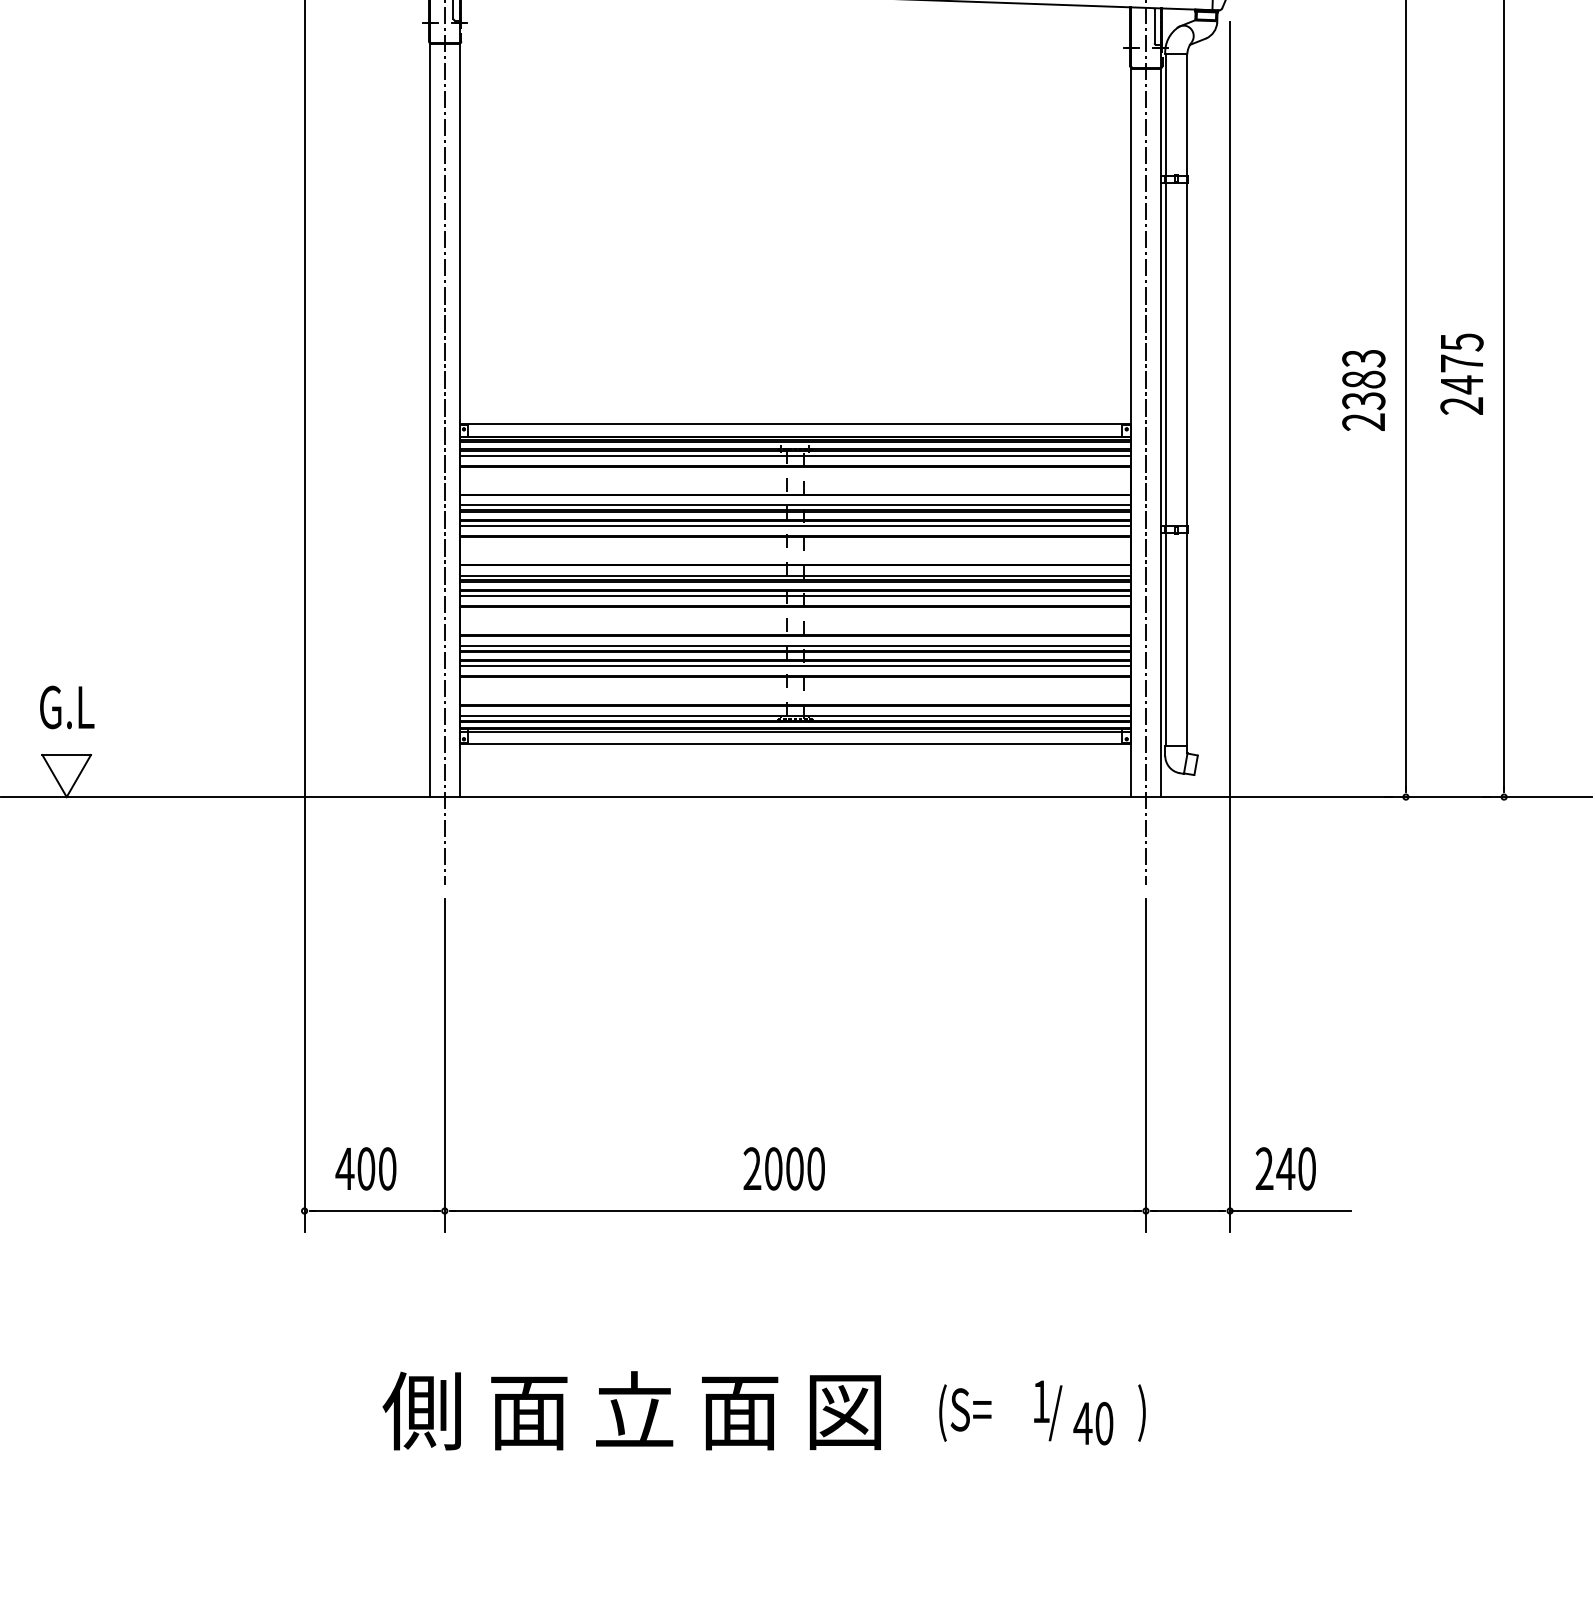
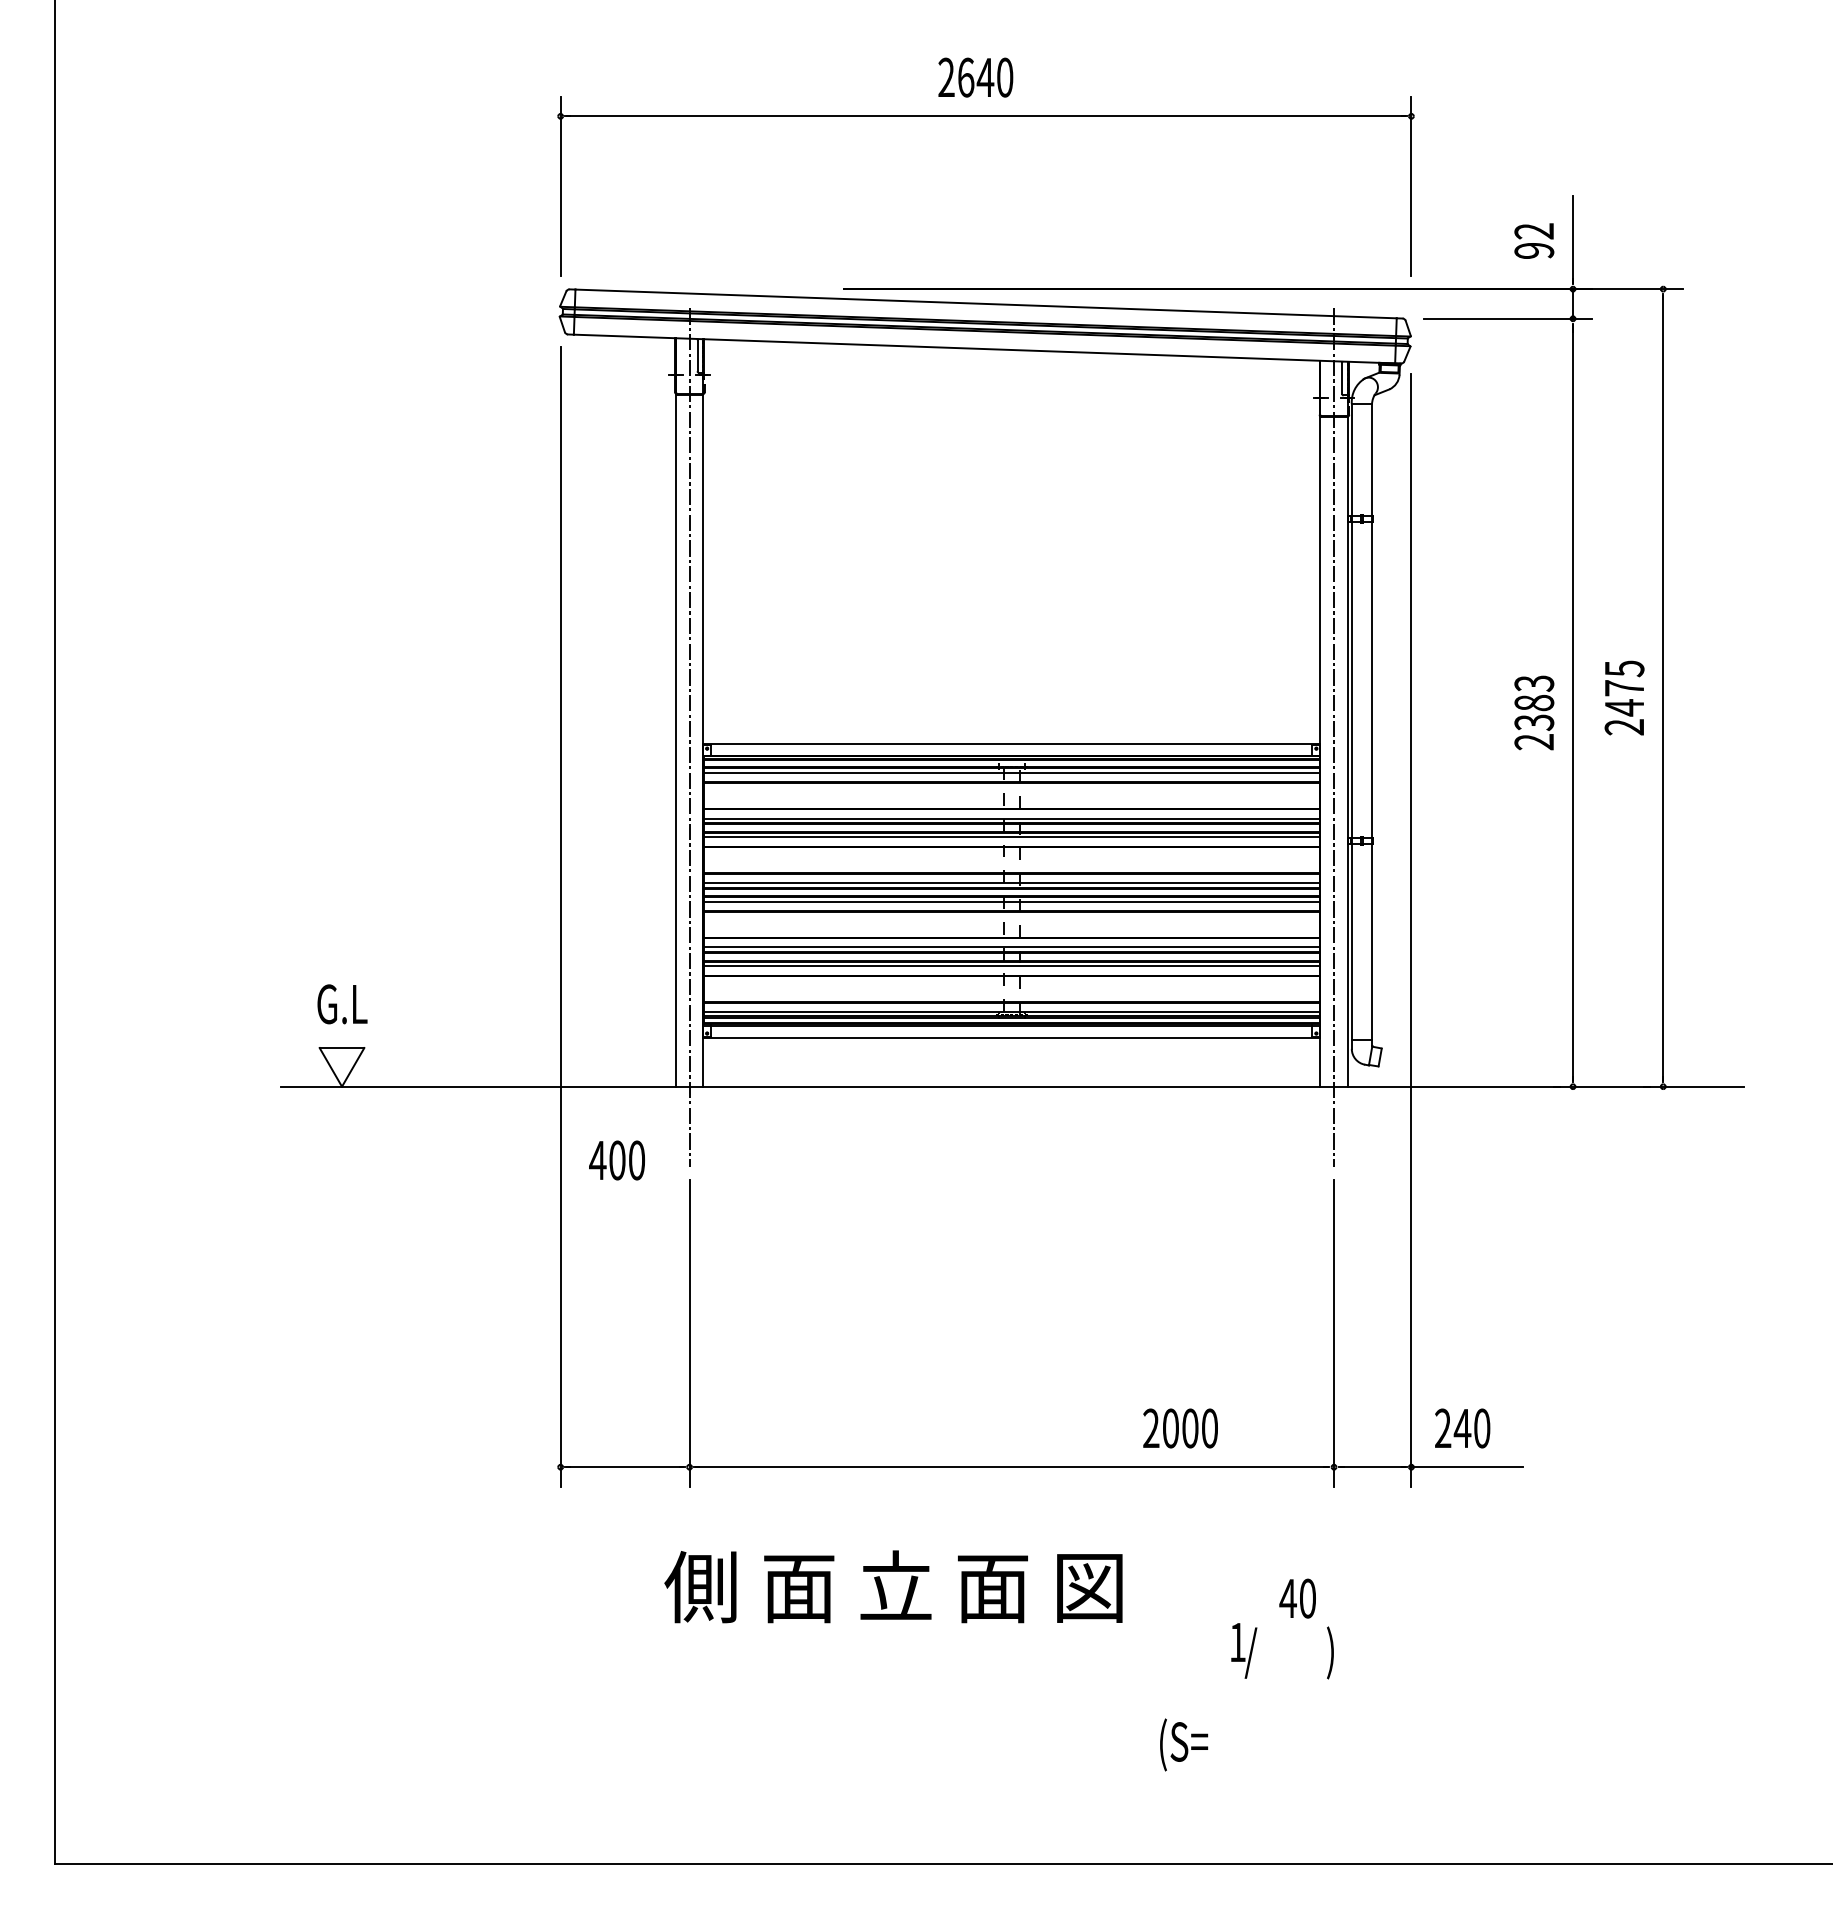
text: (365, 1168) -> (616, 1160), moved
text: (784, 1168) -> (1180, 1428), moved
text: (631, 1410) -> (893, 1586), moved
text: (965, 1412) -> (1184, 1744), moved
text: (1093, 1423) -> (1297, 1598), moved

